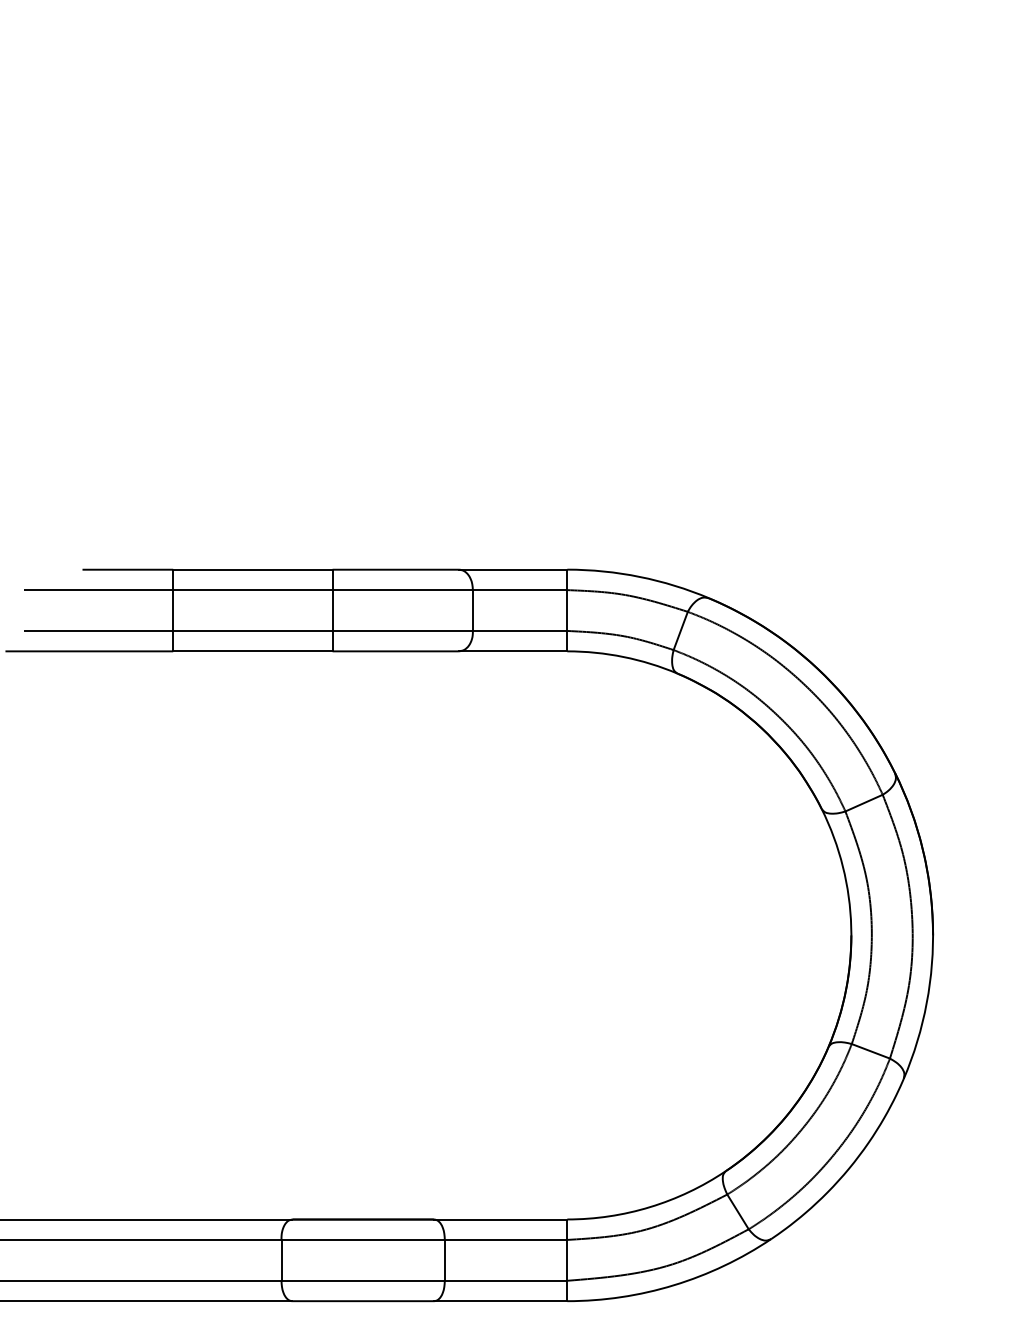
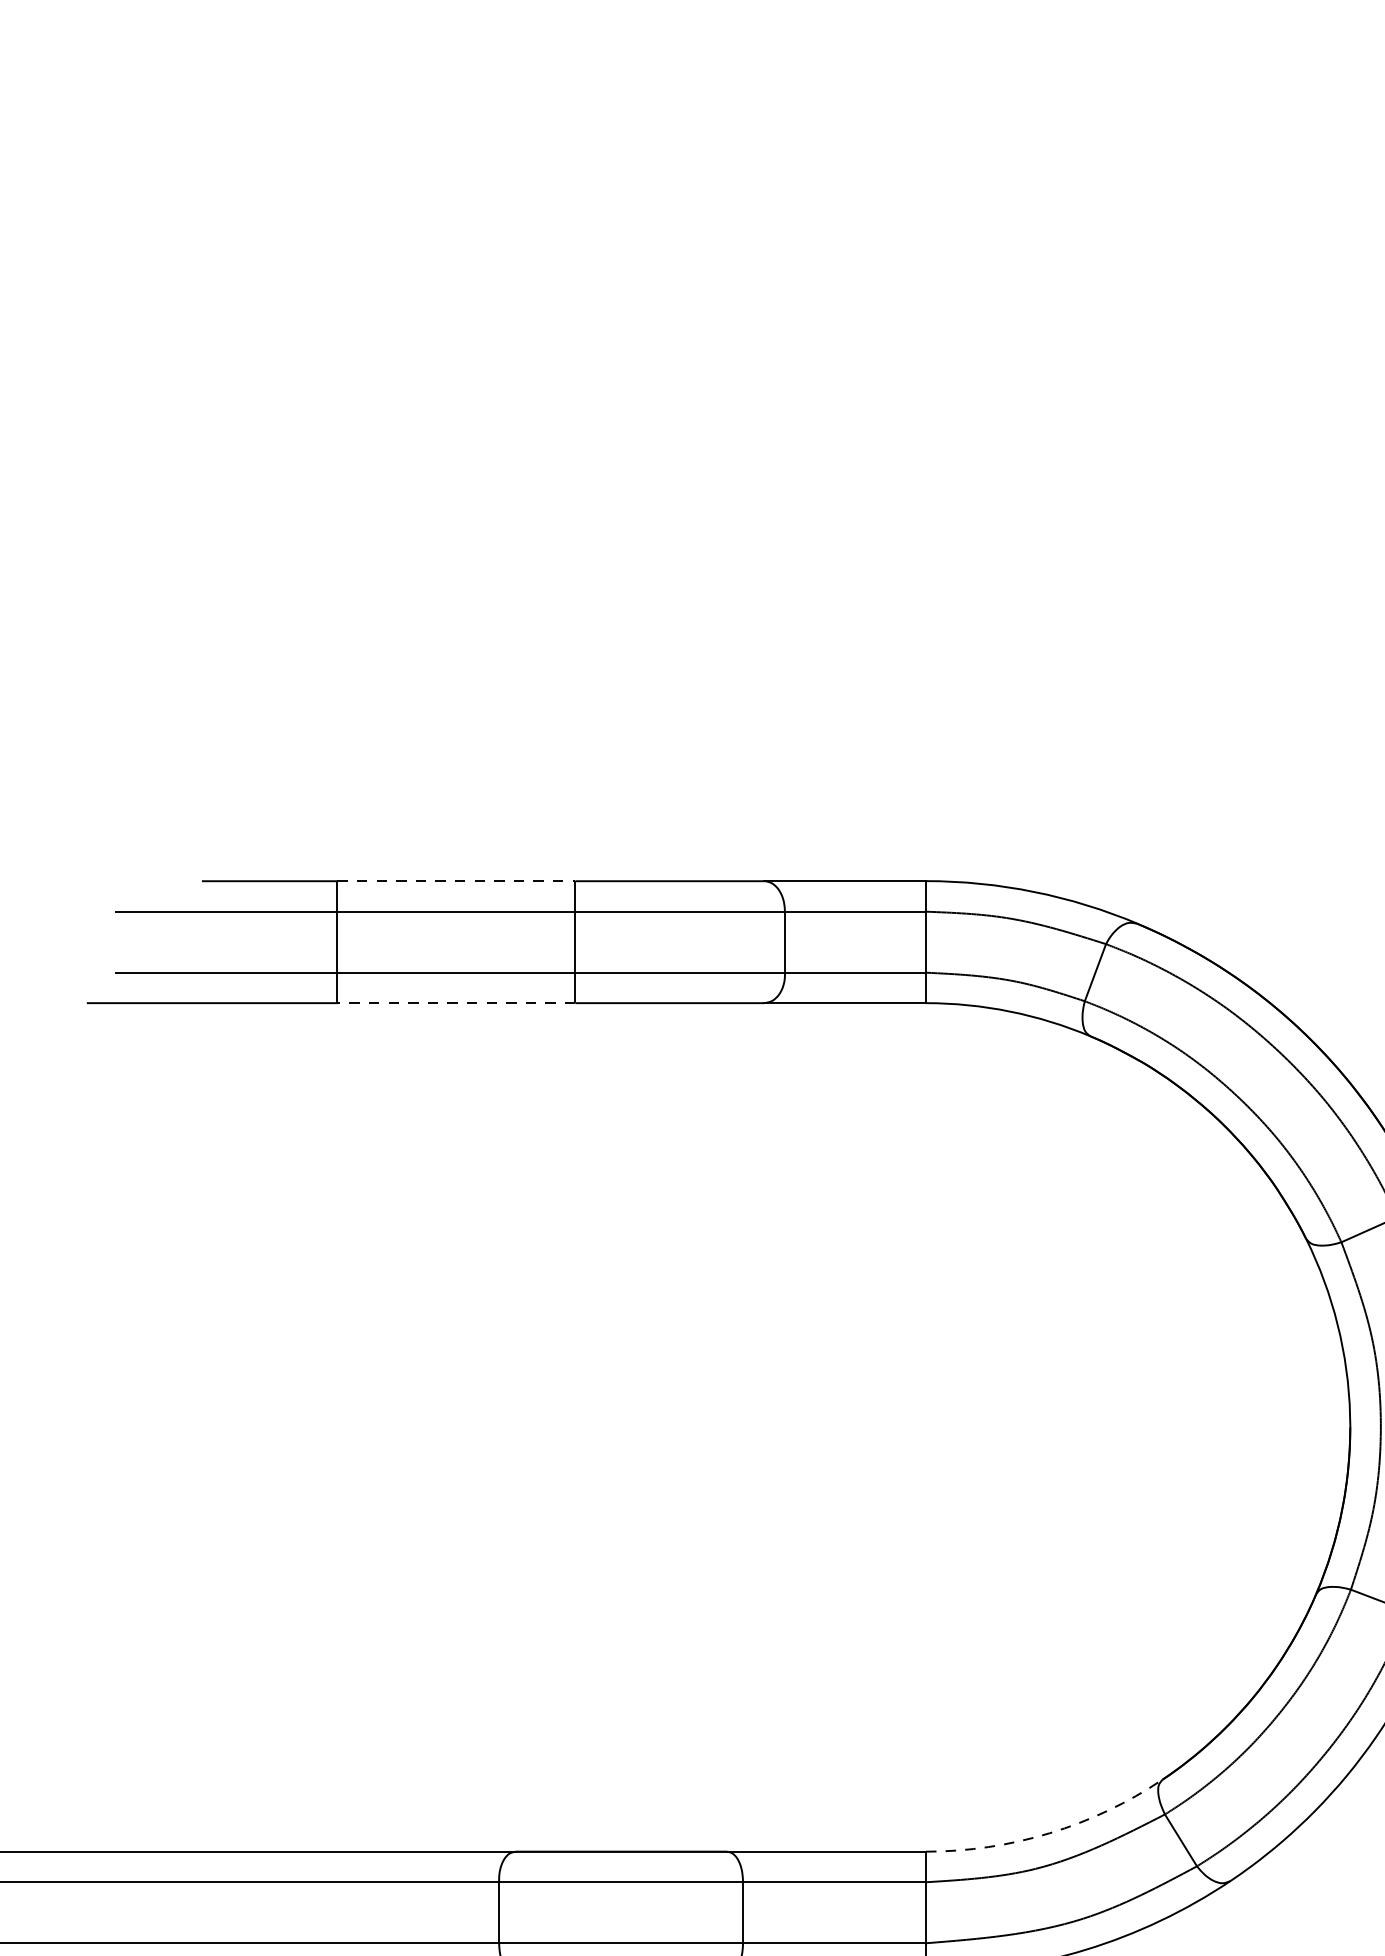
line: (252, 569) -> (455, 880), solid -> dashed
line: (252, 651) -> (455, 1003), solid -> dashed
arc: (650, 1207) -> (1050, 1833), solid -> dashed

